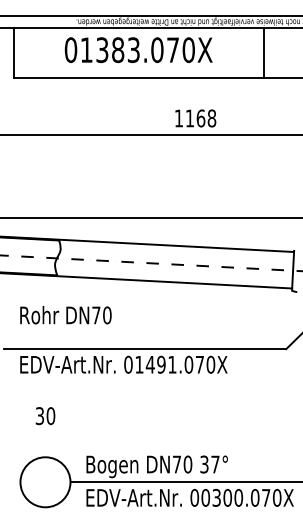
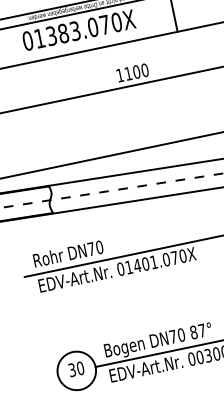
text: (206, 118) -> (140, 71), 1168 -> 1100
text: (65, 315) -> (68, 254), moved
text: (161, 364) -> (145, 263), 01491.070X -> 01401.070X
text: (45, 416) -> (76, 369), moved
text: (204, 464) -> (193, 332), 37° -> 87°

